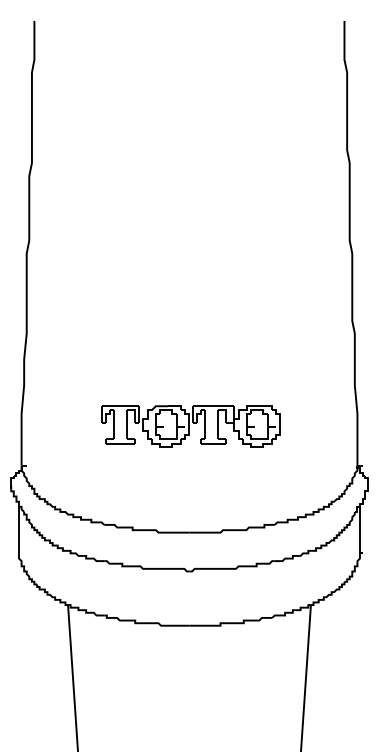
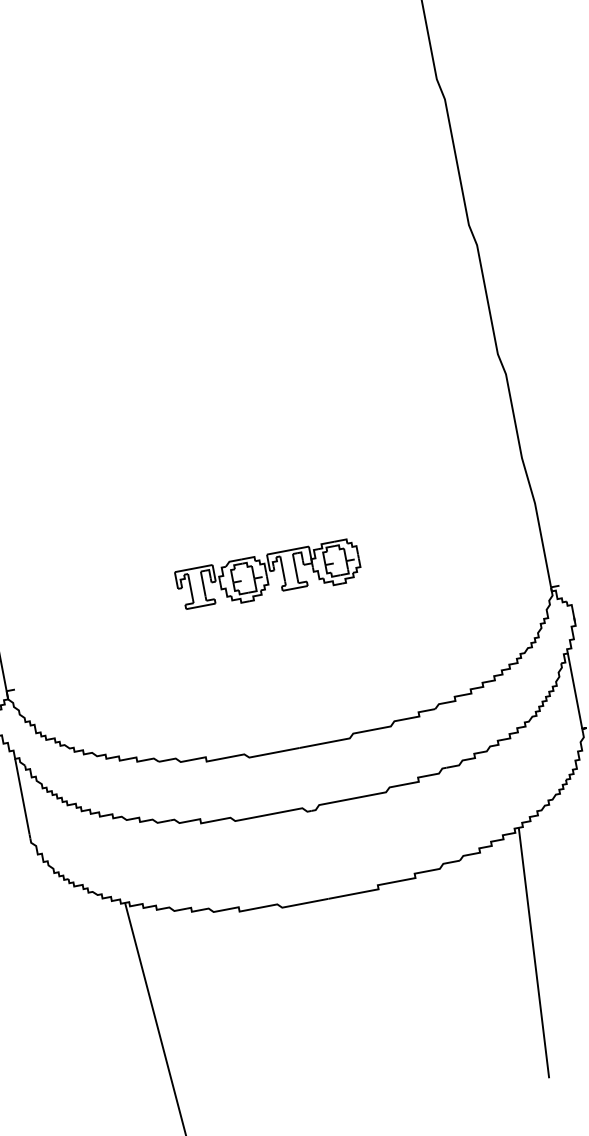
part: (190, 426) -> (268, 575), size x0.62

